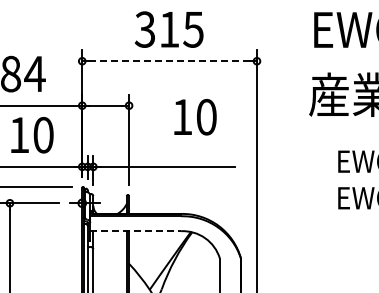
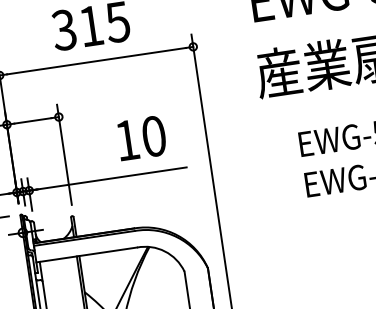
line: (169, 61) -> (96, 61), dashed -> solid
text: (195, 117) -> (141, 138), moved
line: (136, 231) -> (87, 255), dashed -> solid

